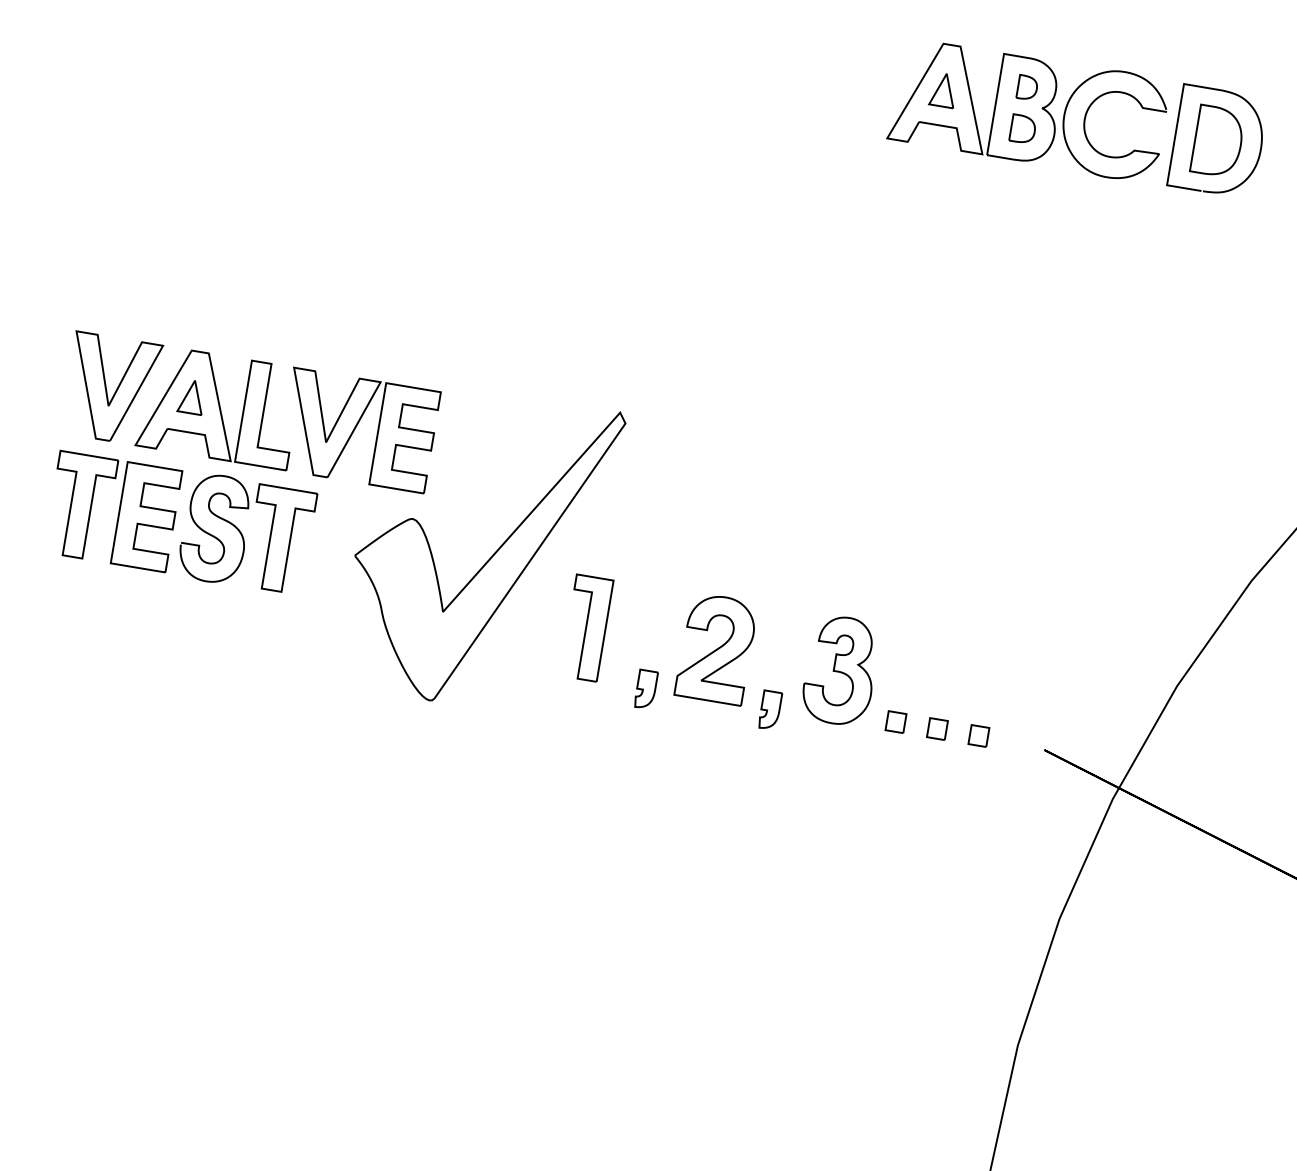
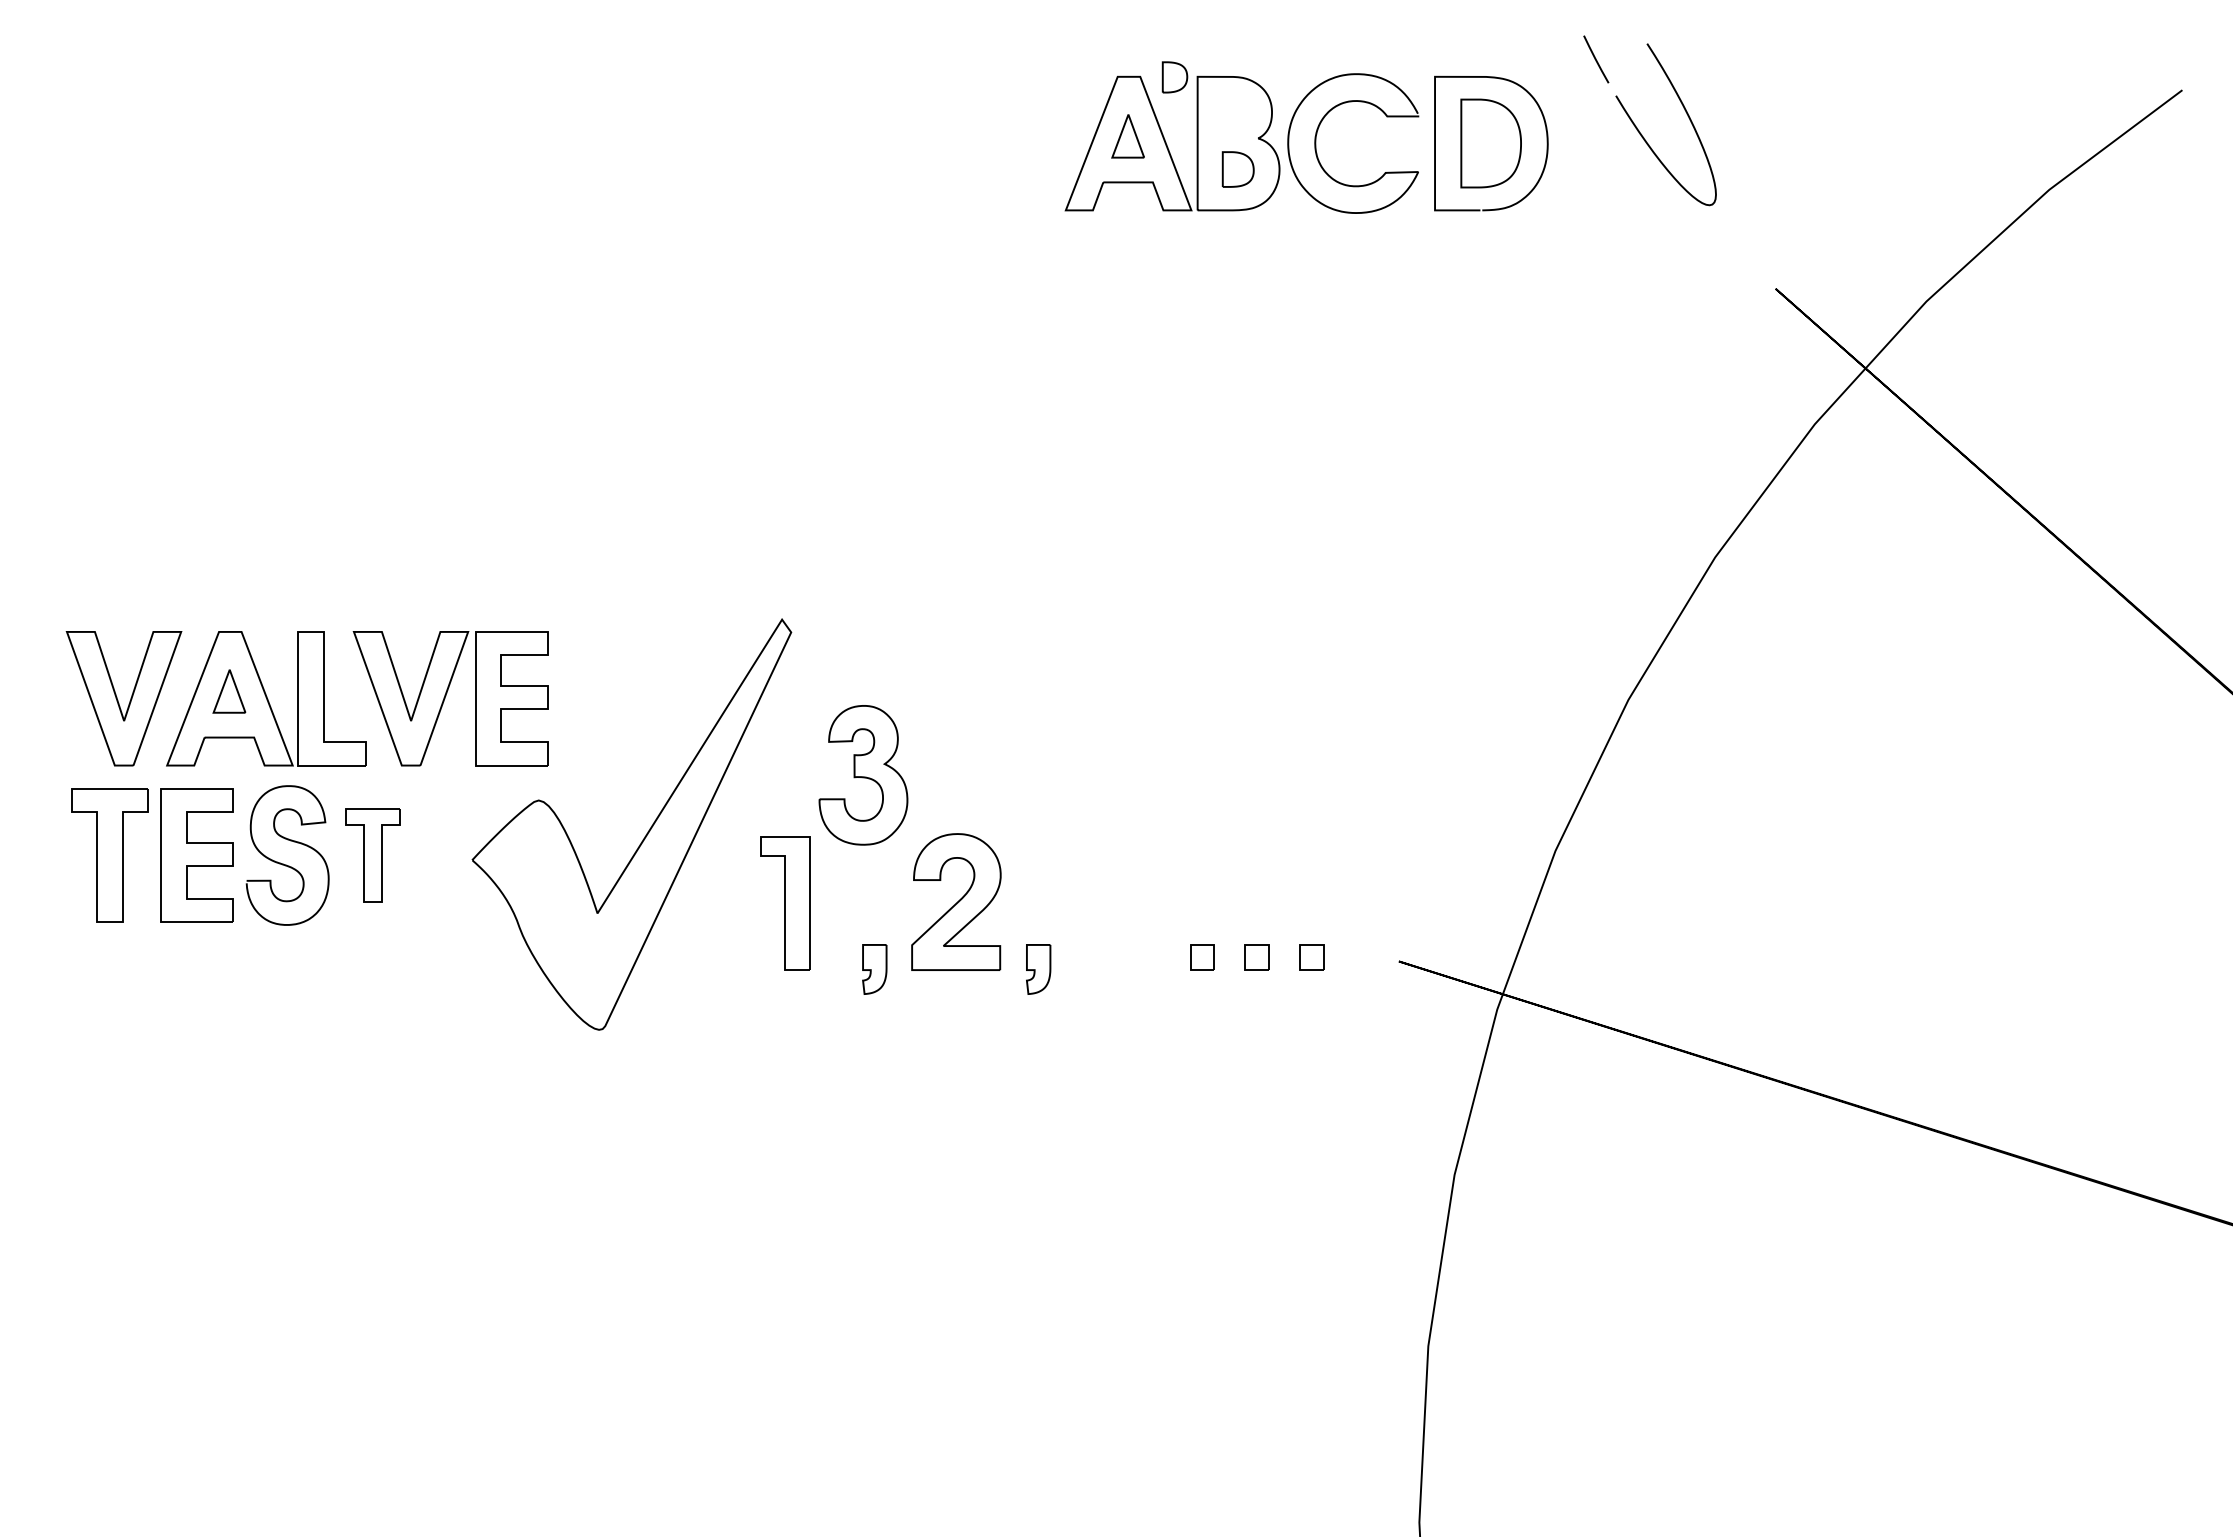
part: (1027, 87) -> (1174, 77), moved
part: (279, 539) -> (372, 855), size x0.7
part: (840, 670) -> (863, 775), moved

